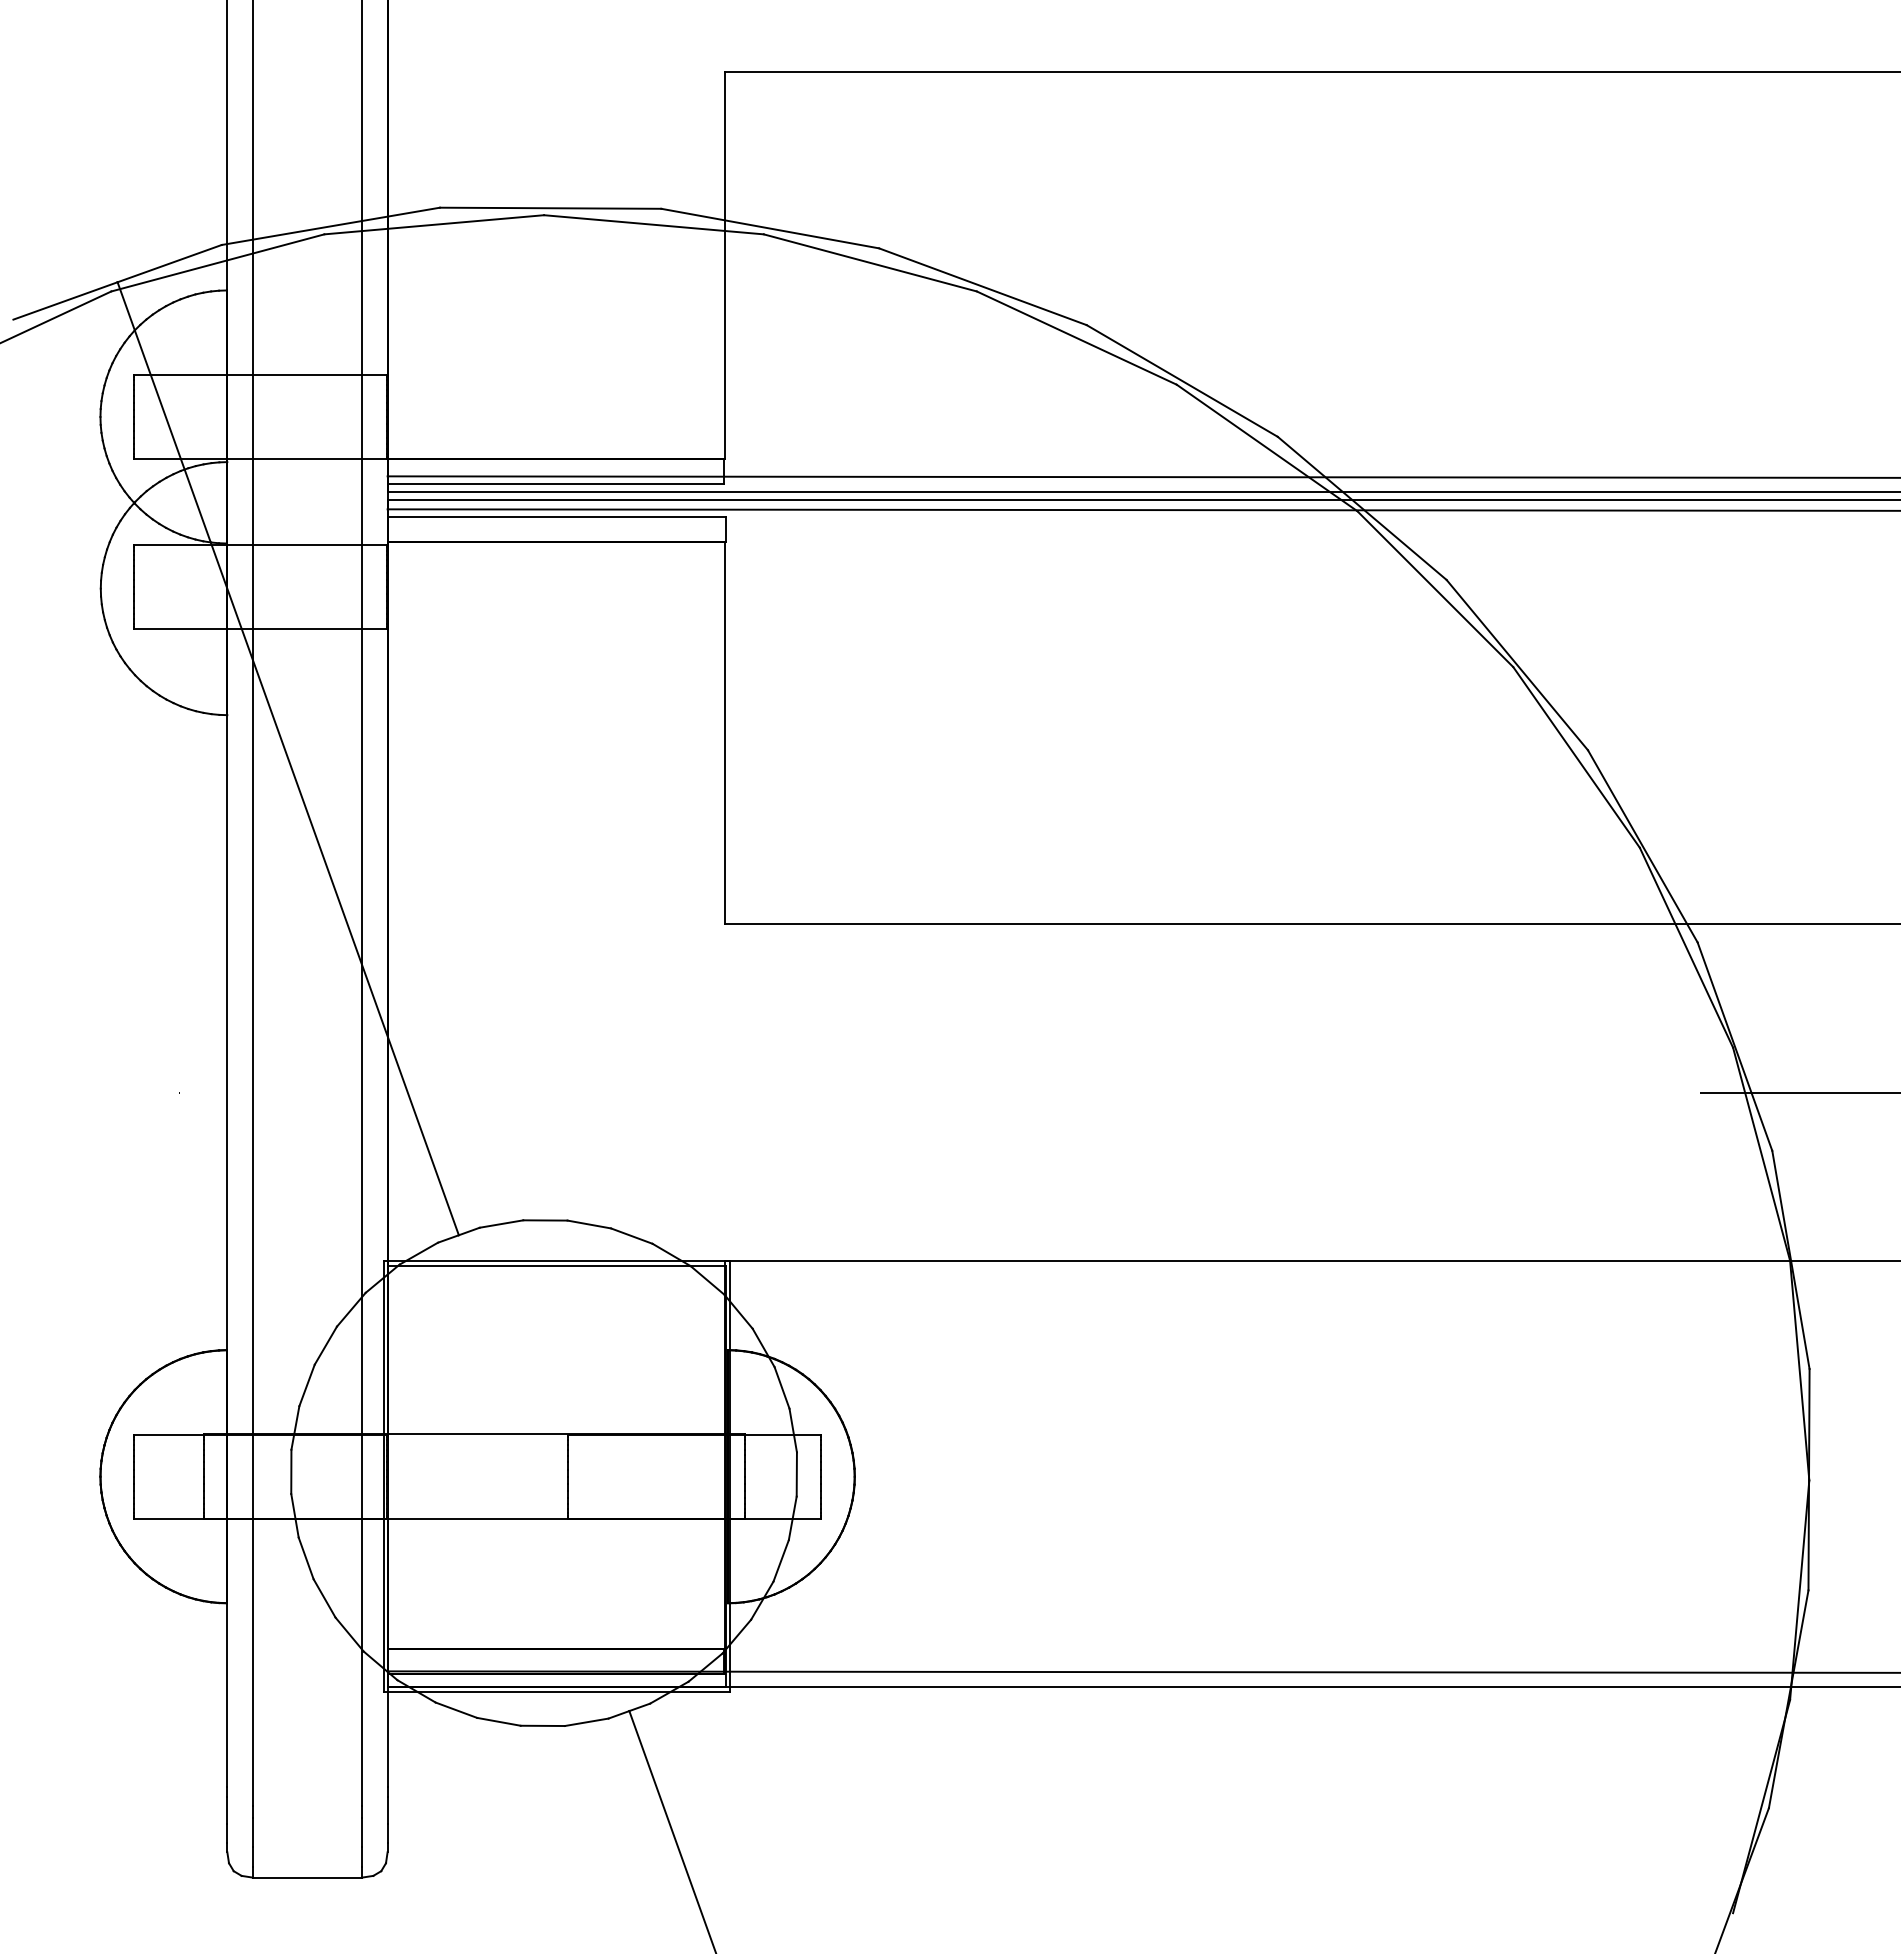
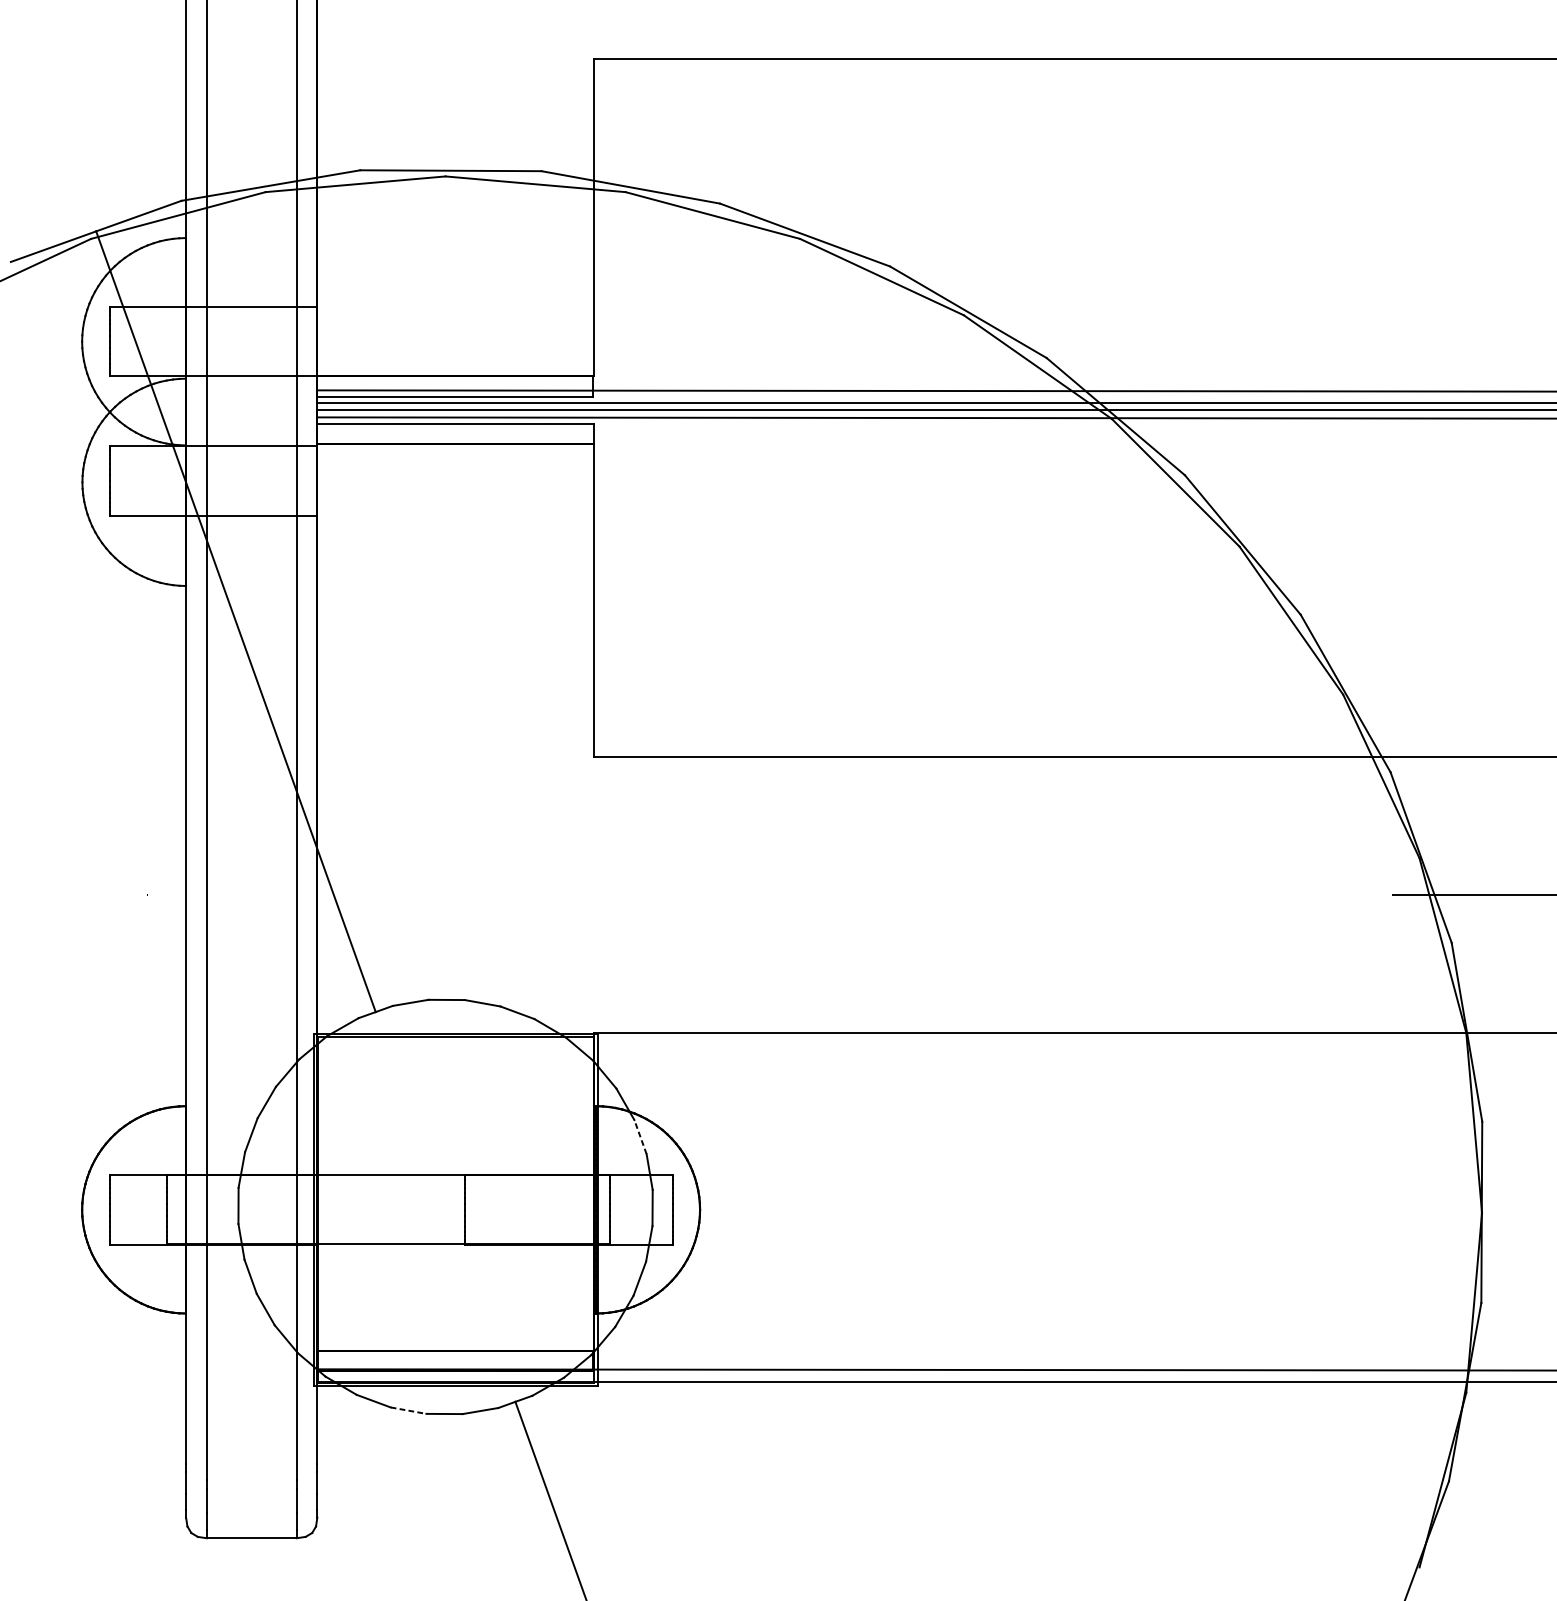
line: (781, 1387) -> (640, 1136), solid -> dashed
line: (499, 1721) -> (409, 1410), solid -> dashed

